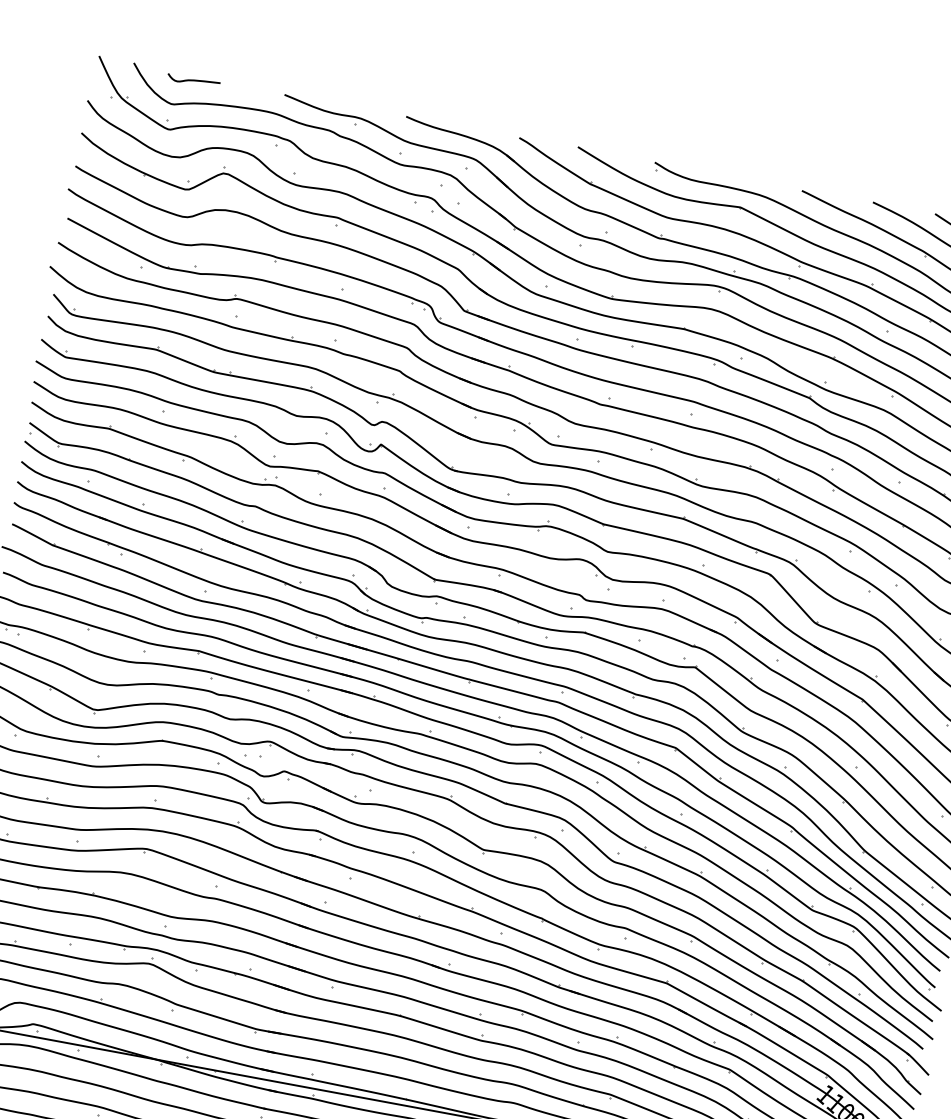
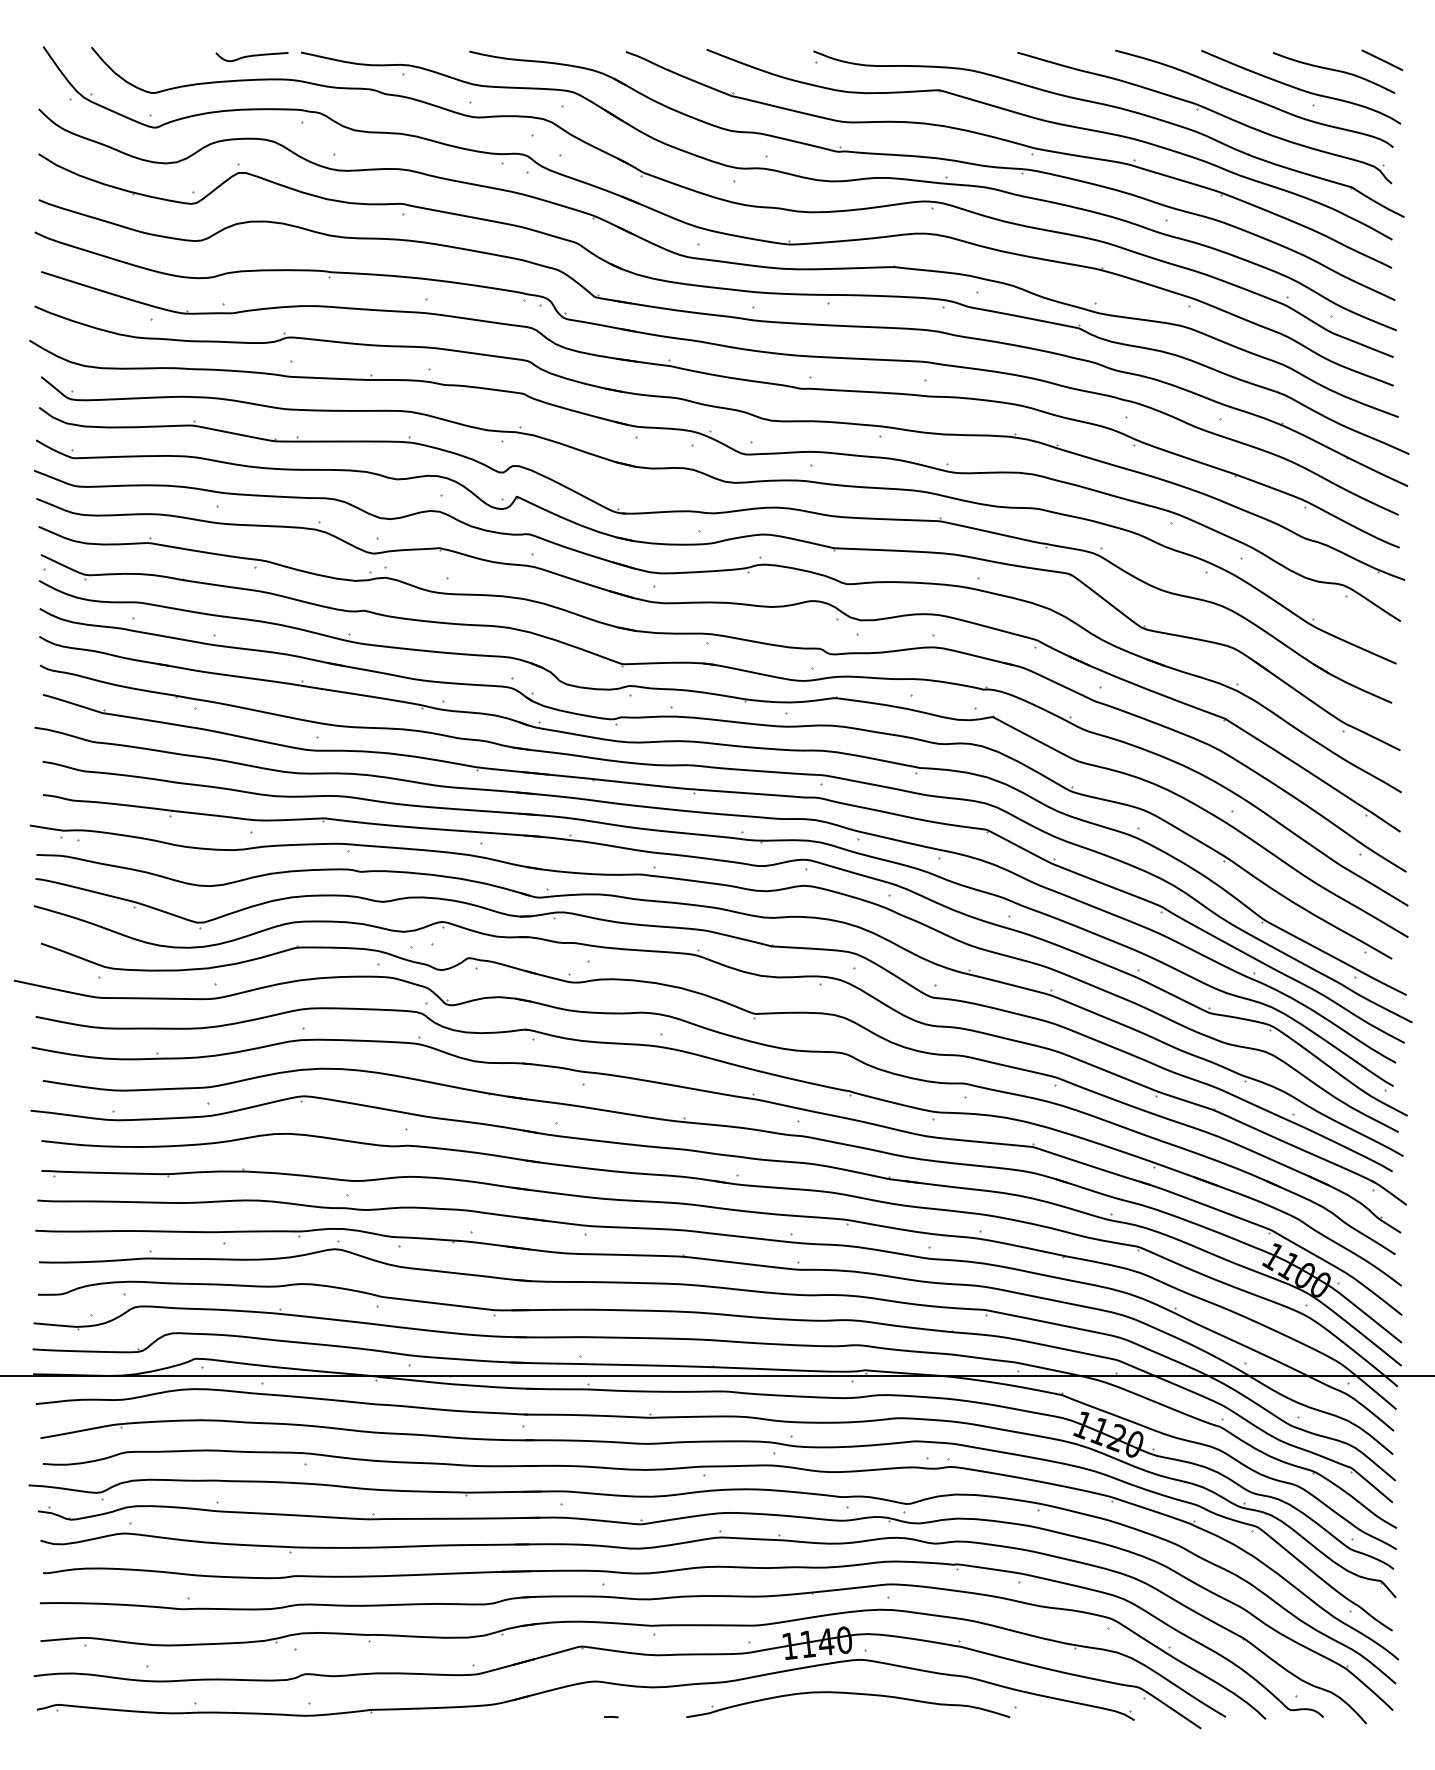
curve: (193, 80) -> (251, 56), moved

